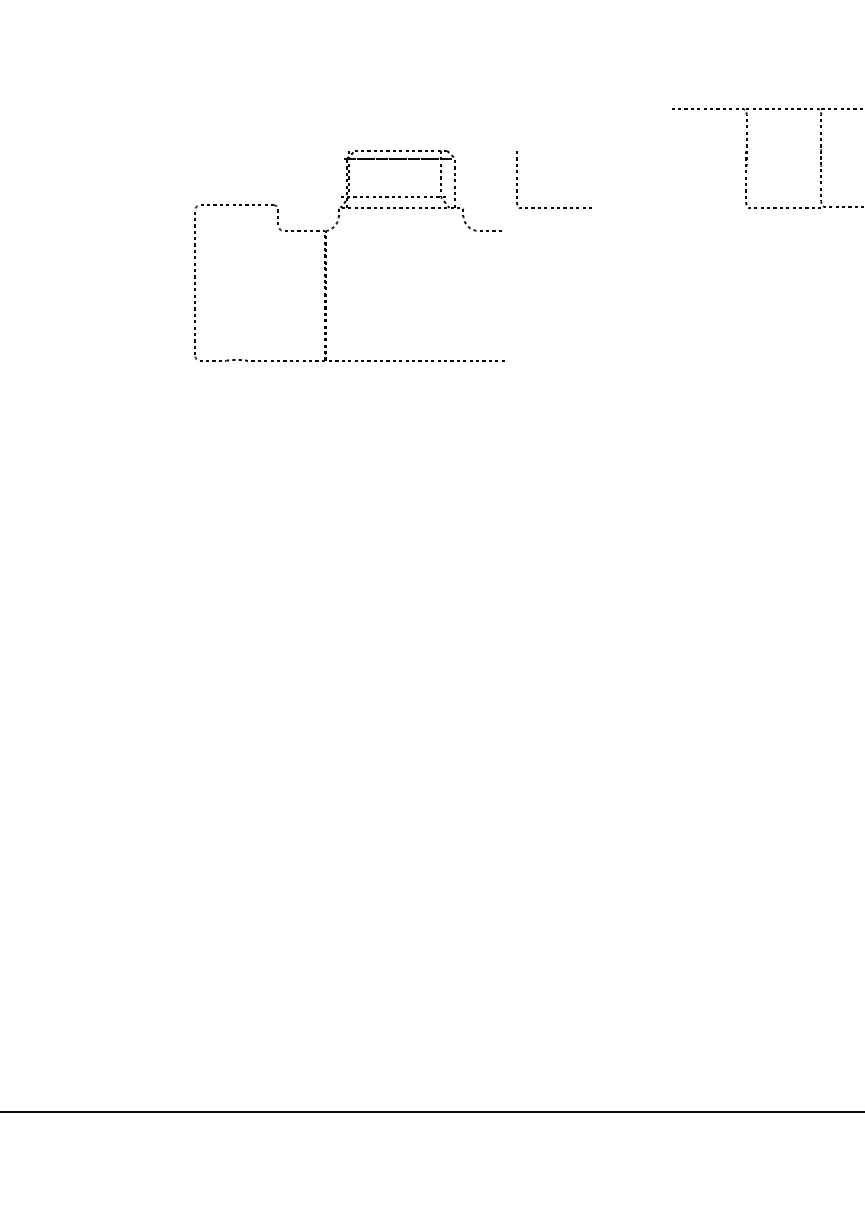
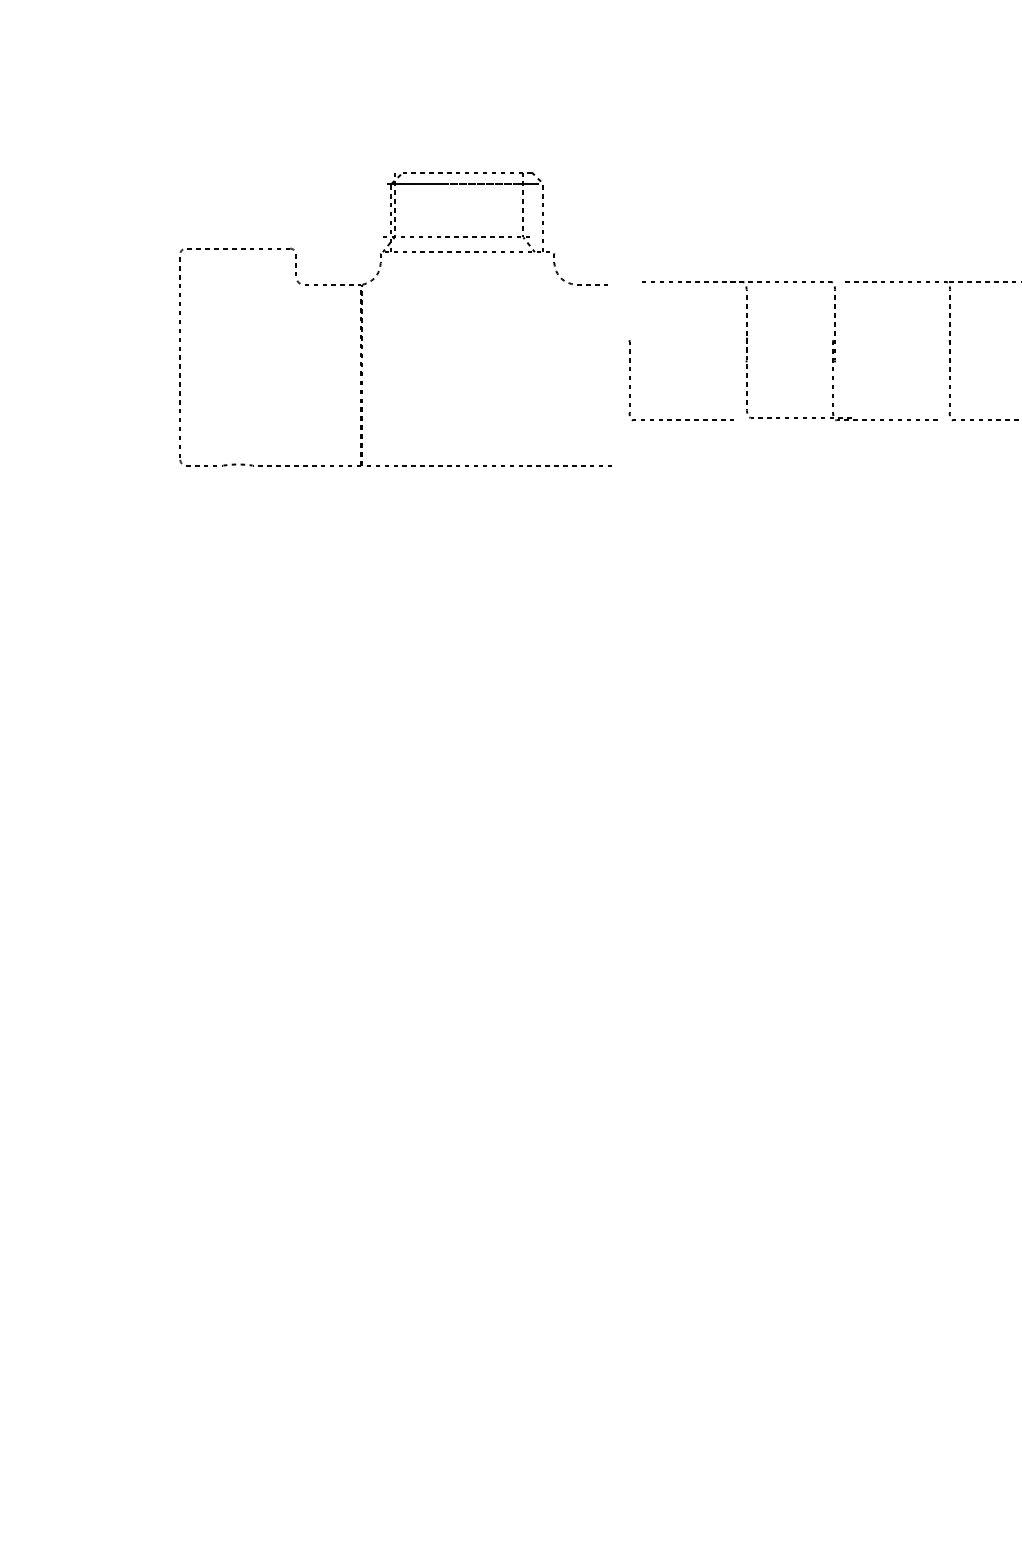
part: (601, 158) -> (747, 350), added
part: (326, 255) -> (363, 318), moved

